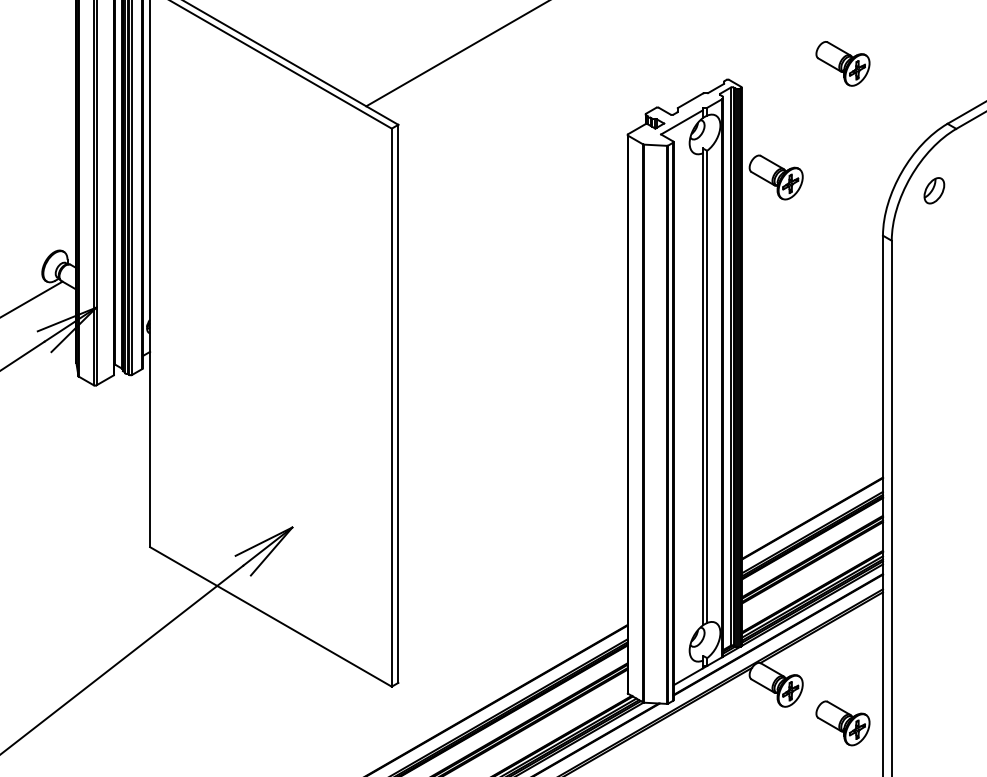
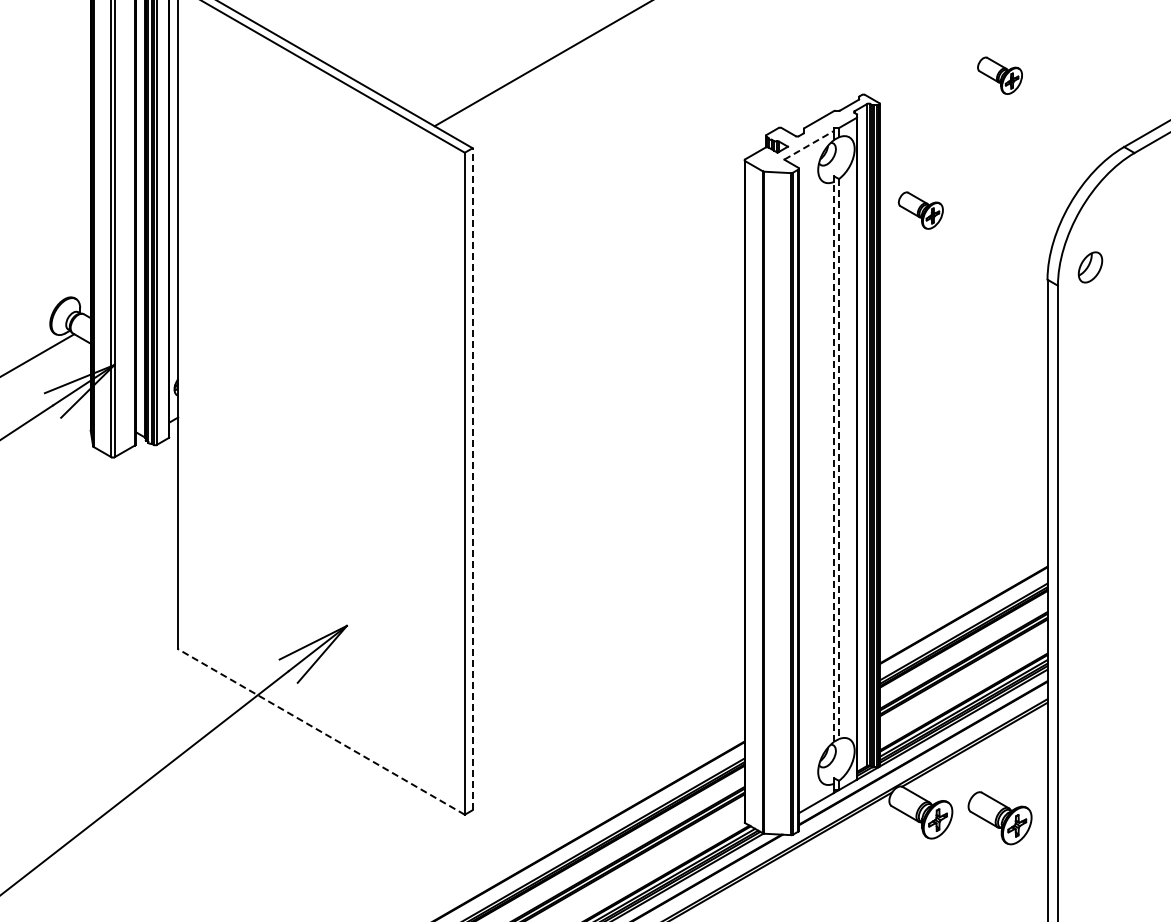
part: (842, 63) -> (999, 75), size x0.7
line: (682, 122) -> (809, 145), solid -> dashed
part: (775, 177) -> (920, 210), size x0.7
part: (934, 190) -> (1090, 267), moved
line: (707, 387) -> (839, 459), solid -> dashed
line: (702, 388) -> (833, 461), solid -> dashed
line: (398, 404) -> (472, 479), solid -> dashed
line: (270, 616) -> (321, 731), solid -> dashed
part: (842, 723) -> (999, 818), moved

